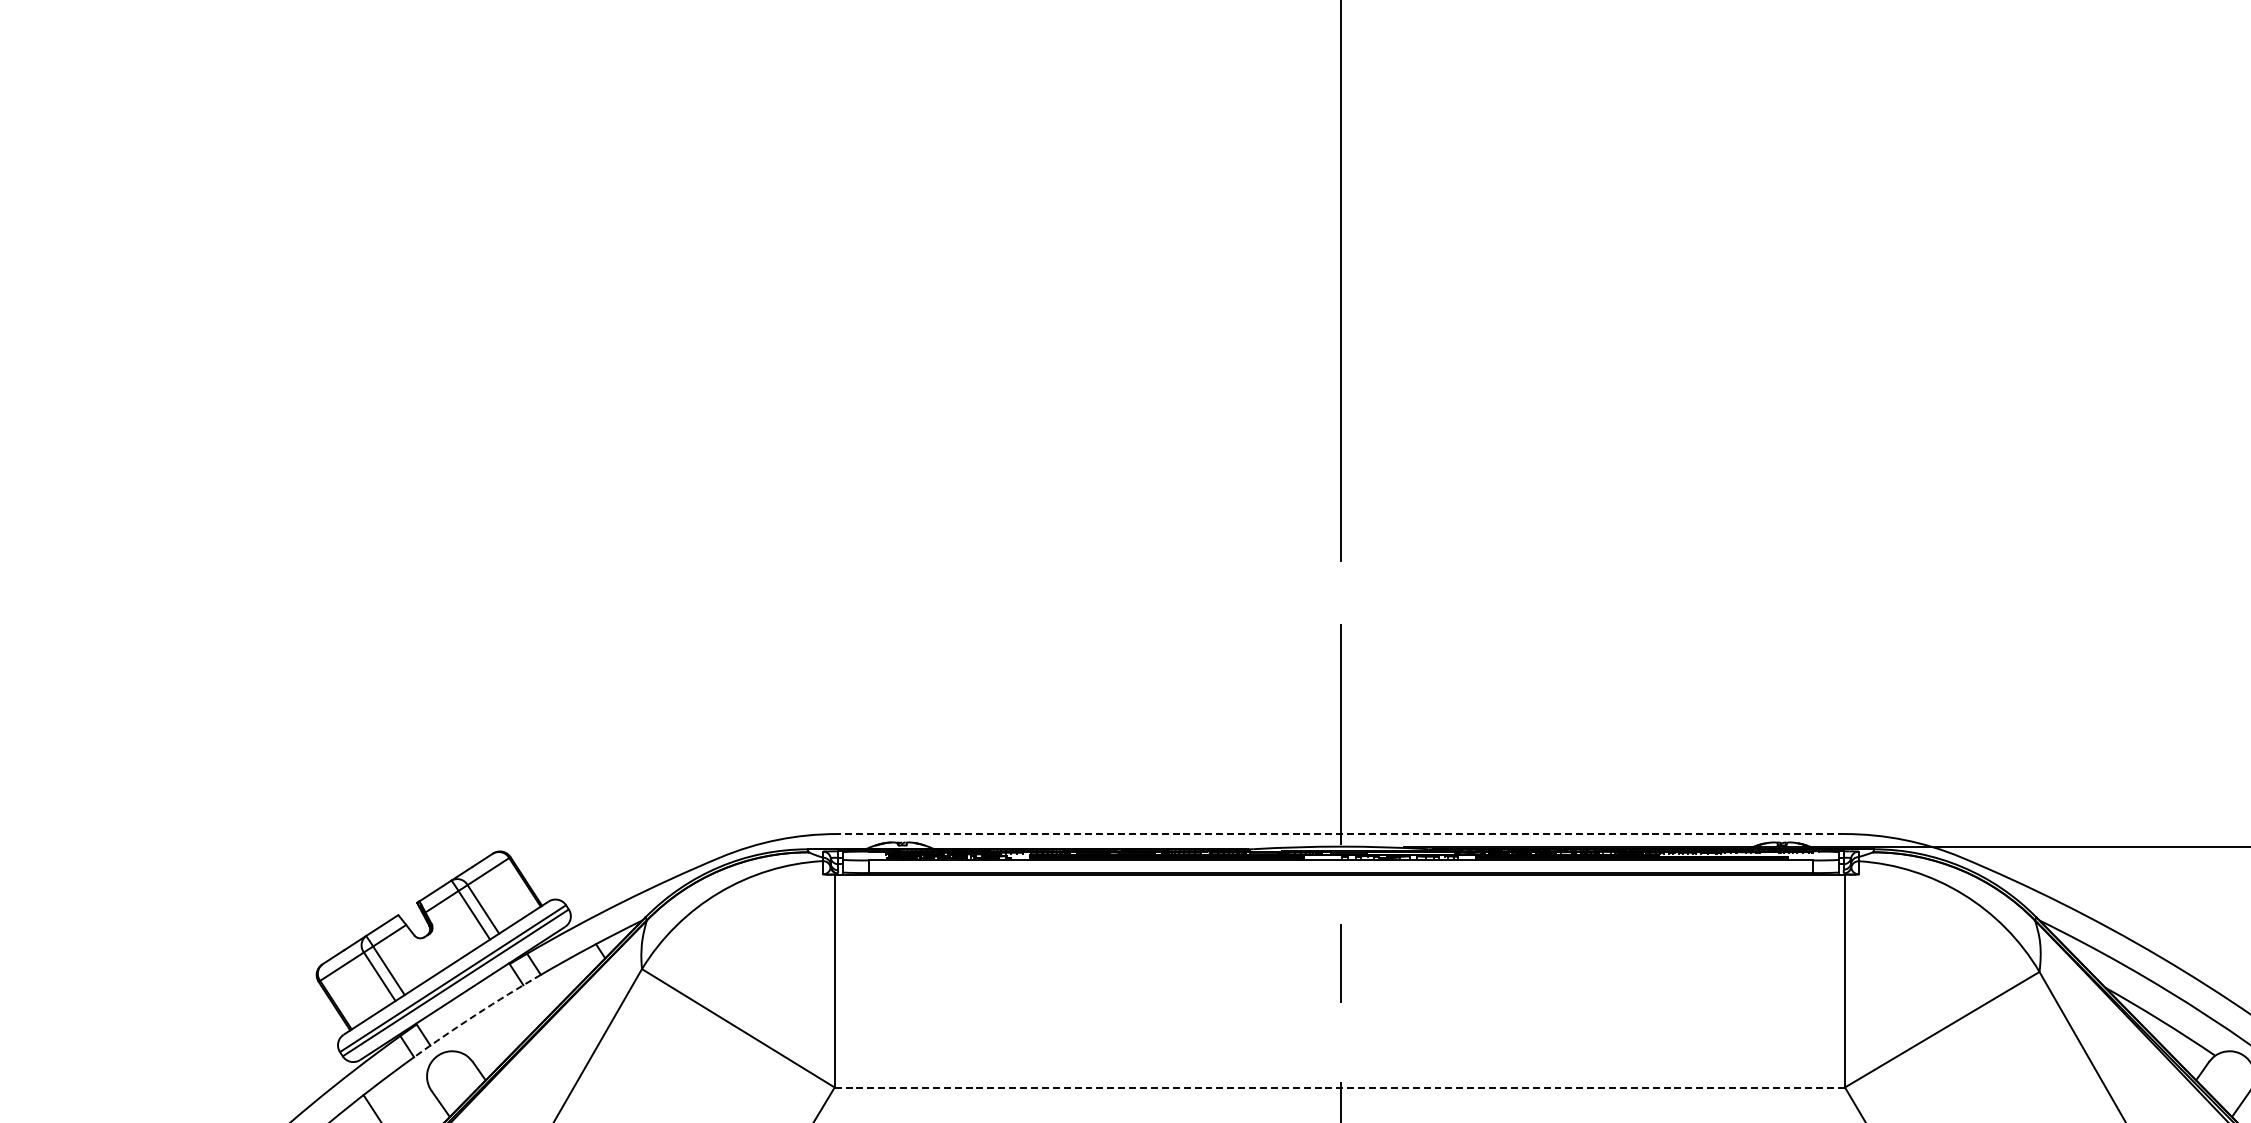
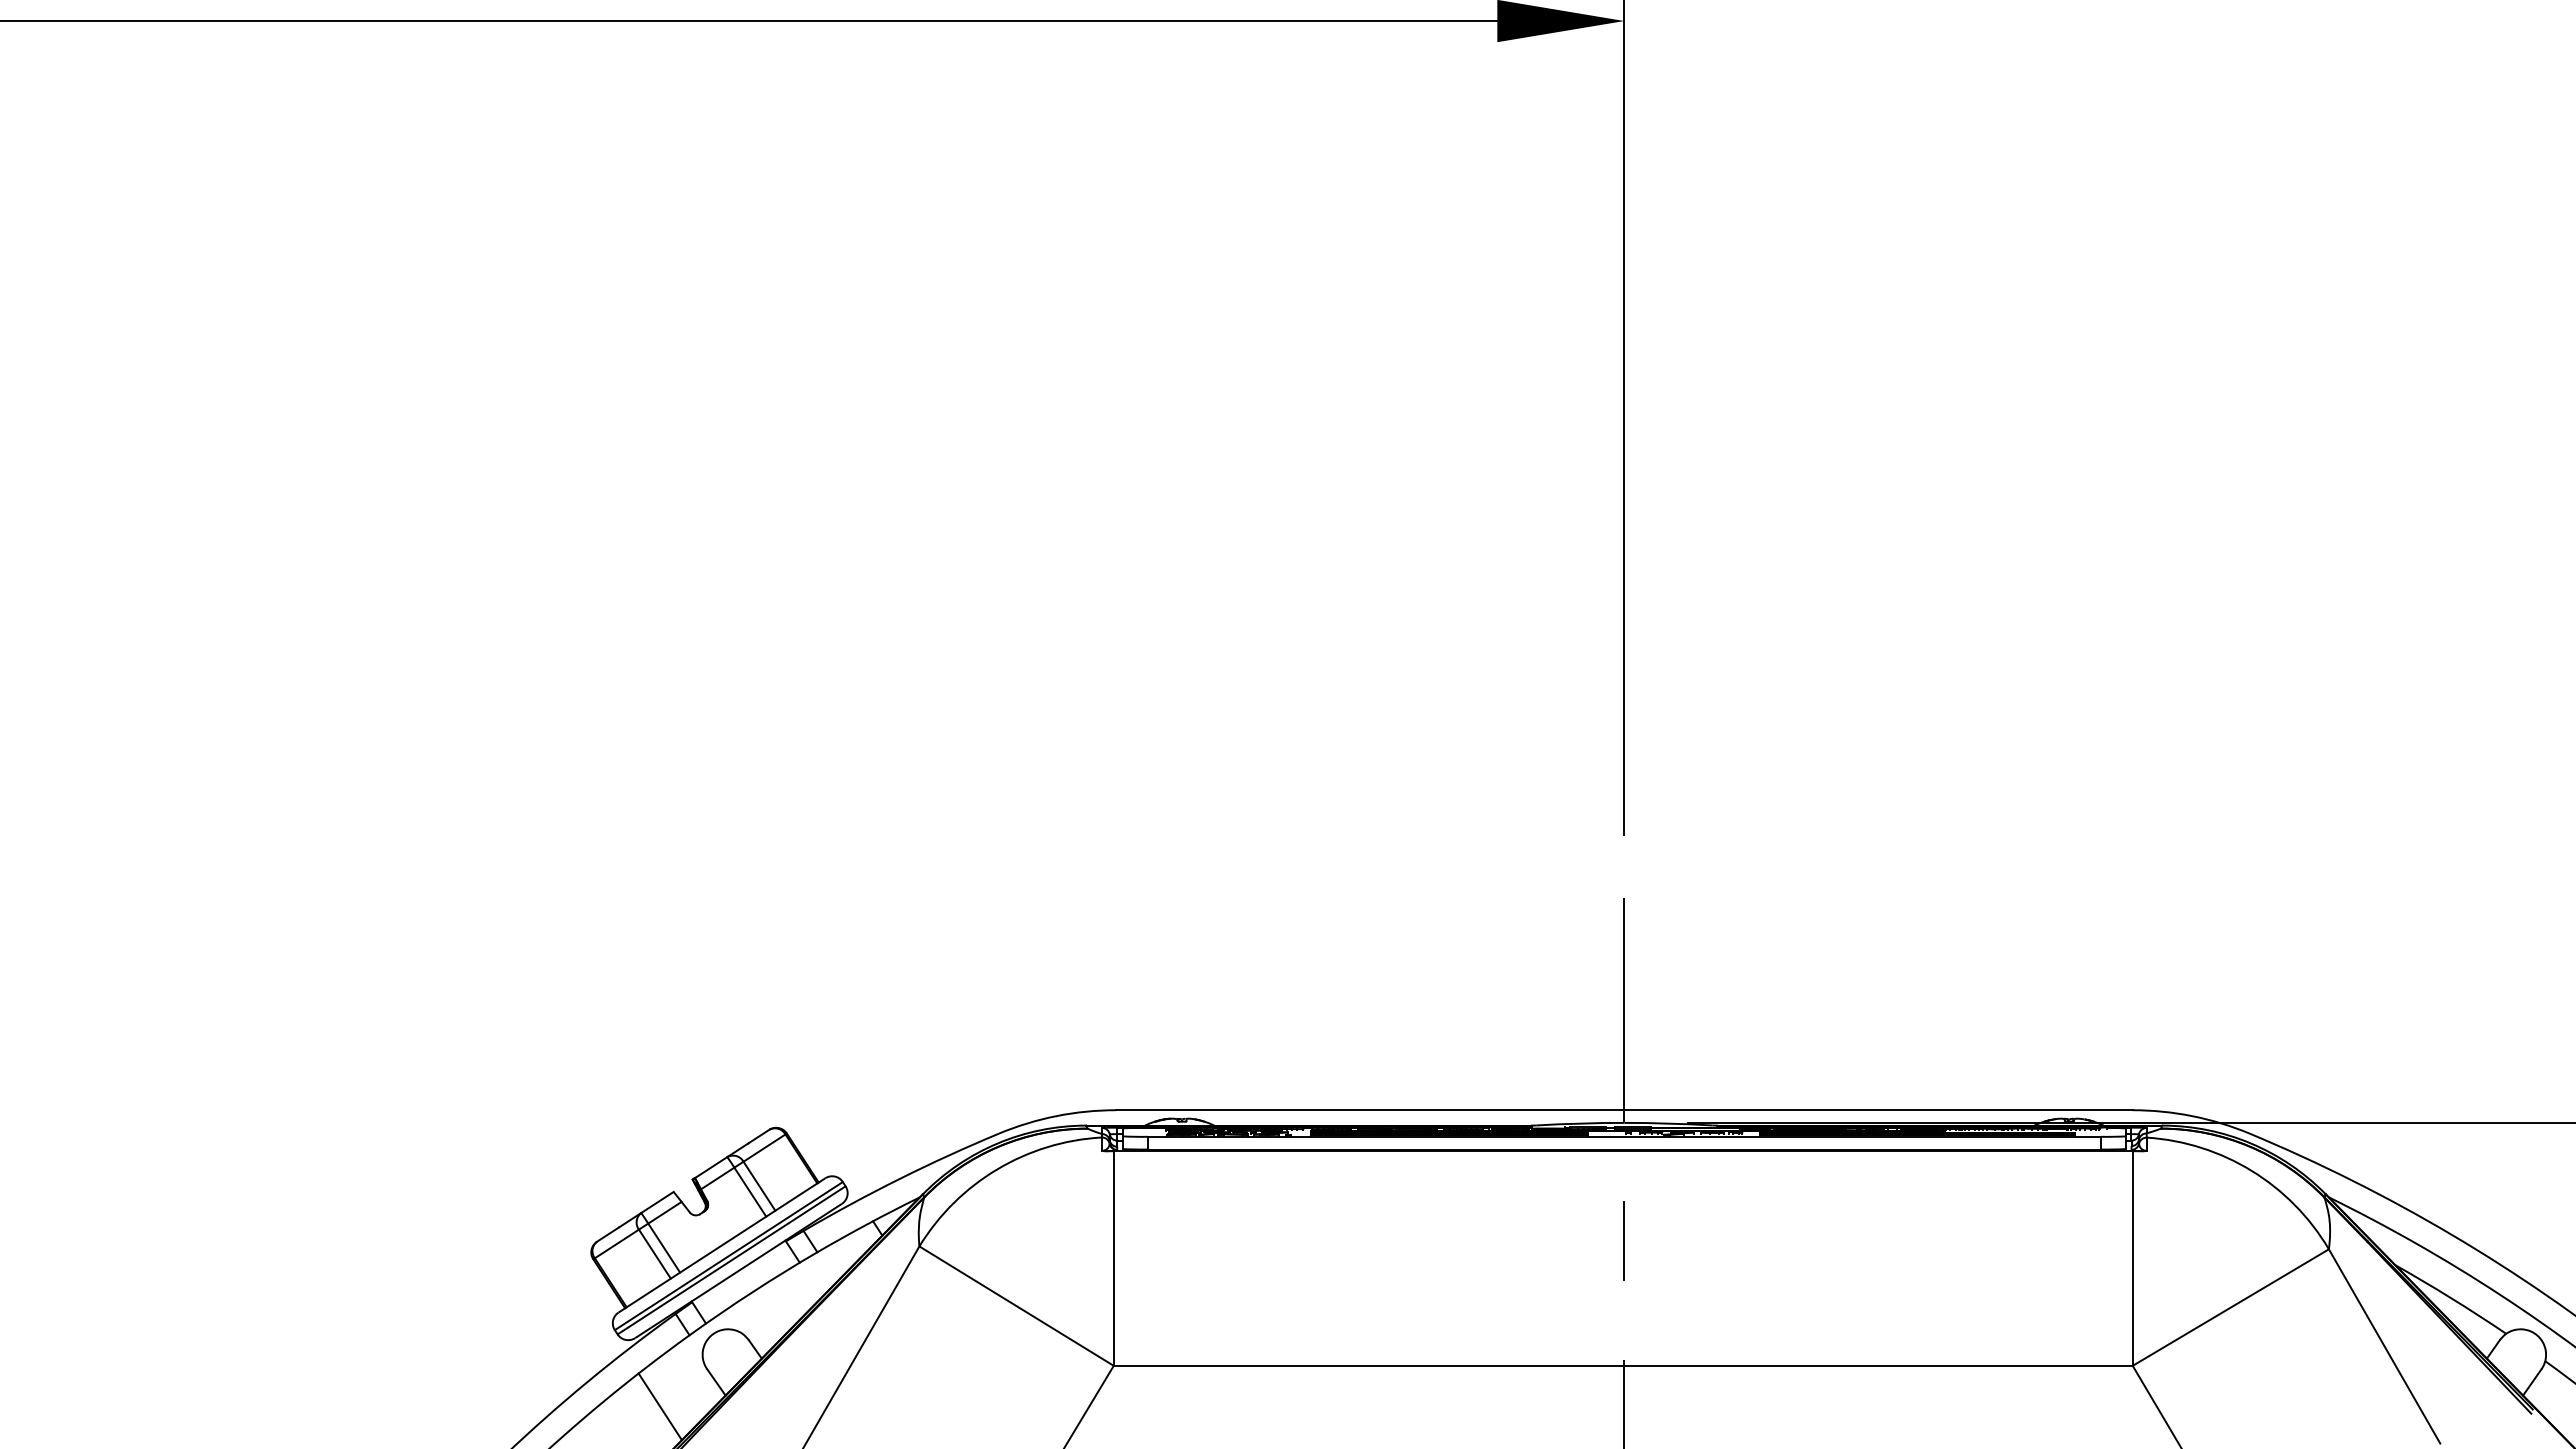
line: (1340, 834) -> (1623, 1110), dashed -> solid
arc: (476, 1014) -> (752, 1292), dashed -> solid
line: (1339, 1087) -> (1622, 1365), dashed -> solid

